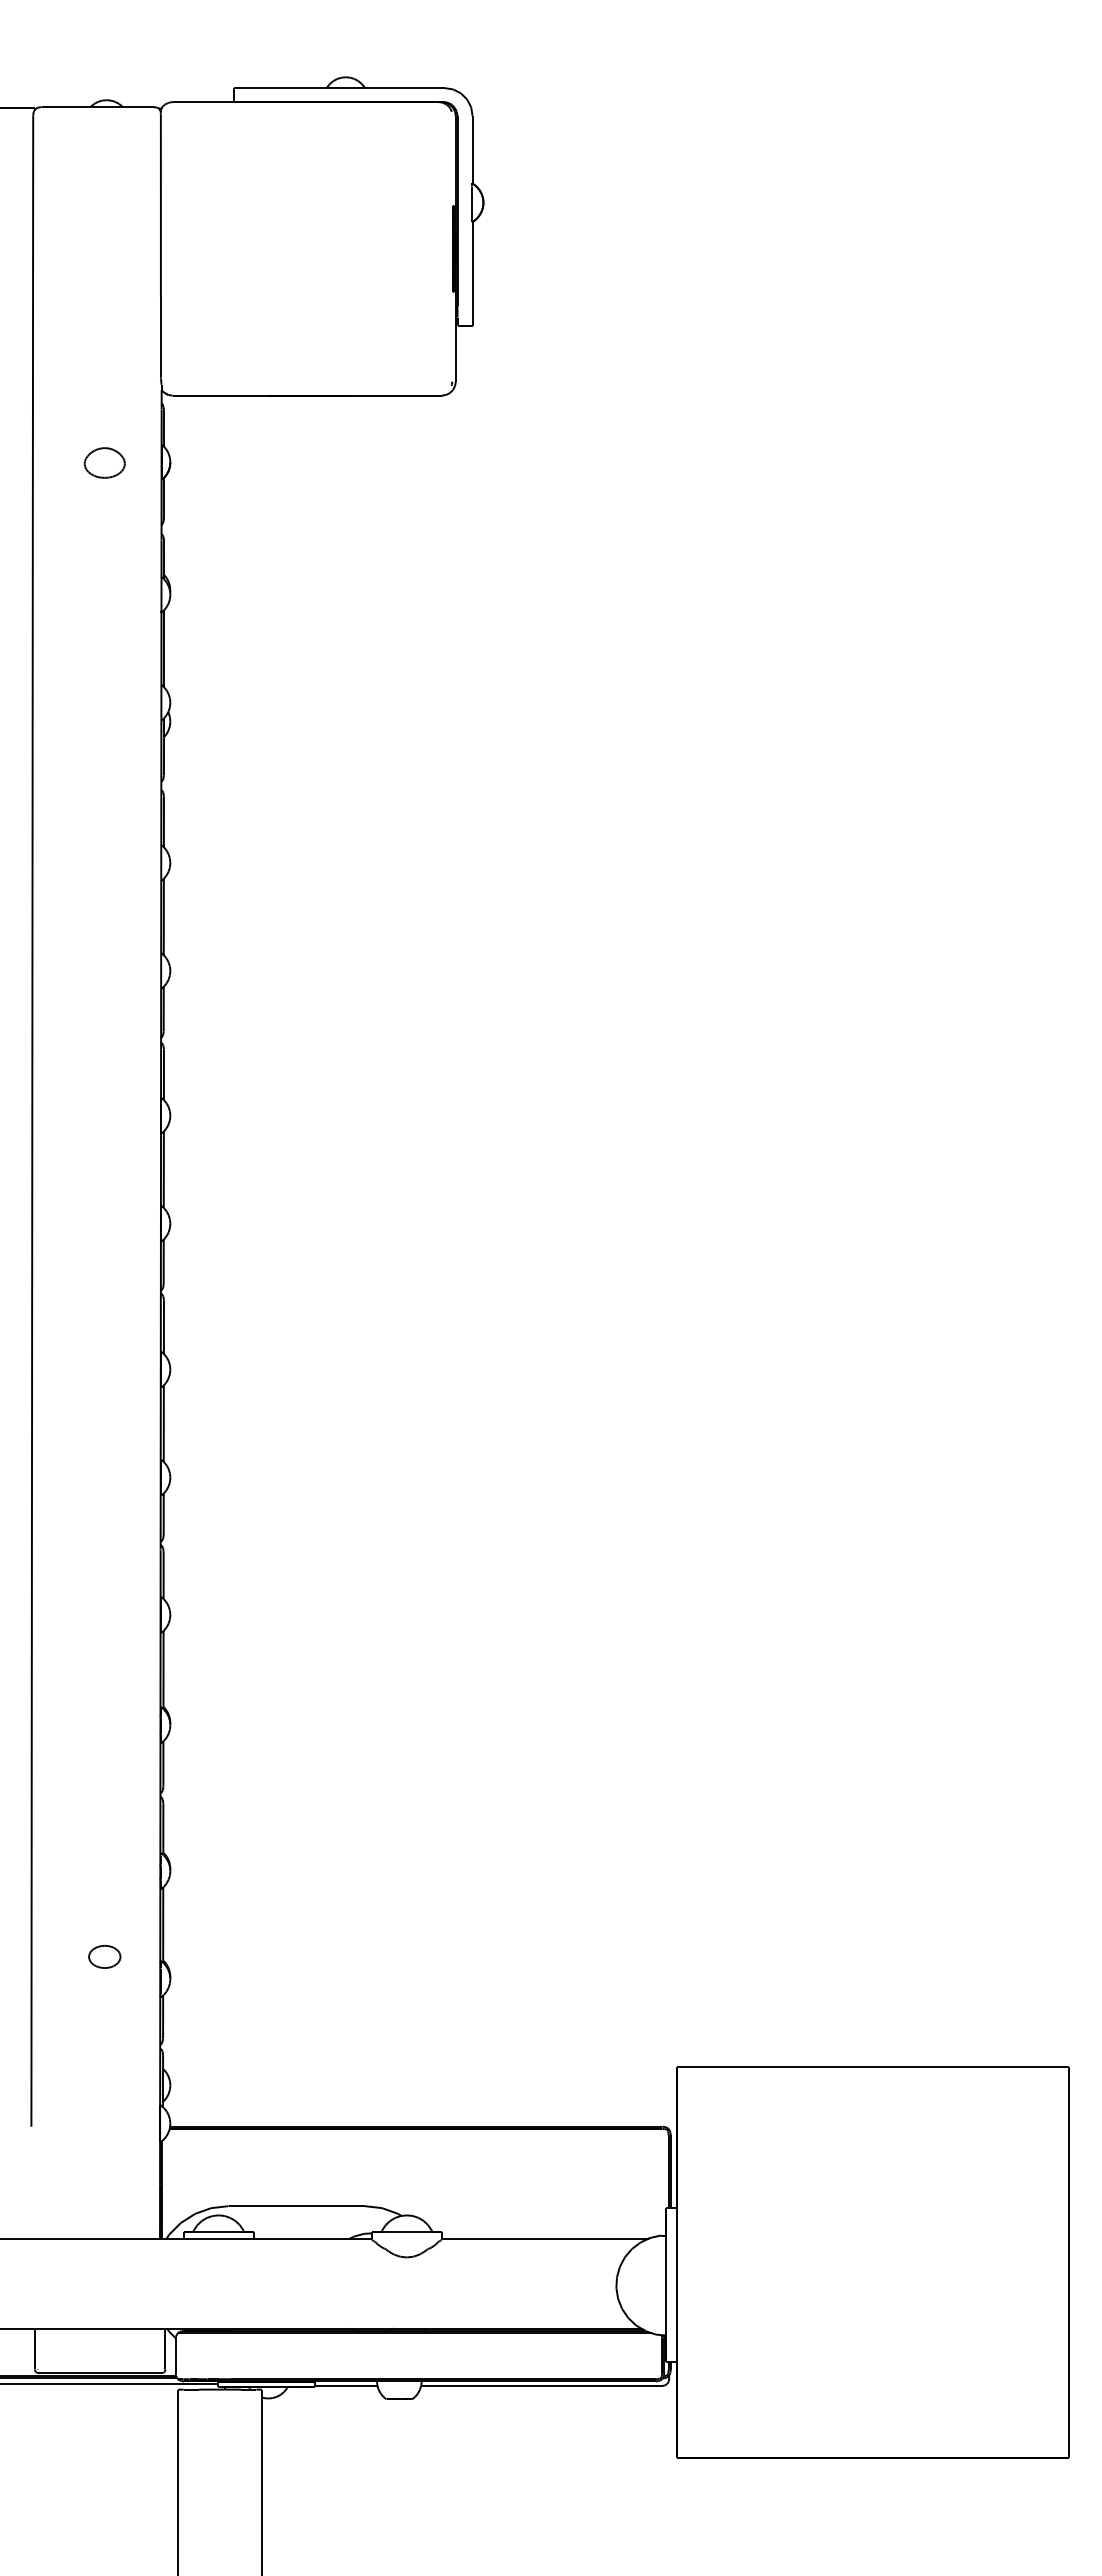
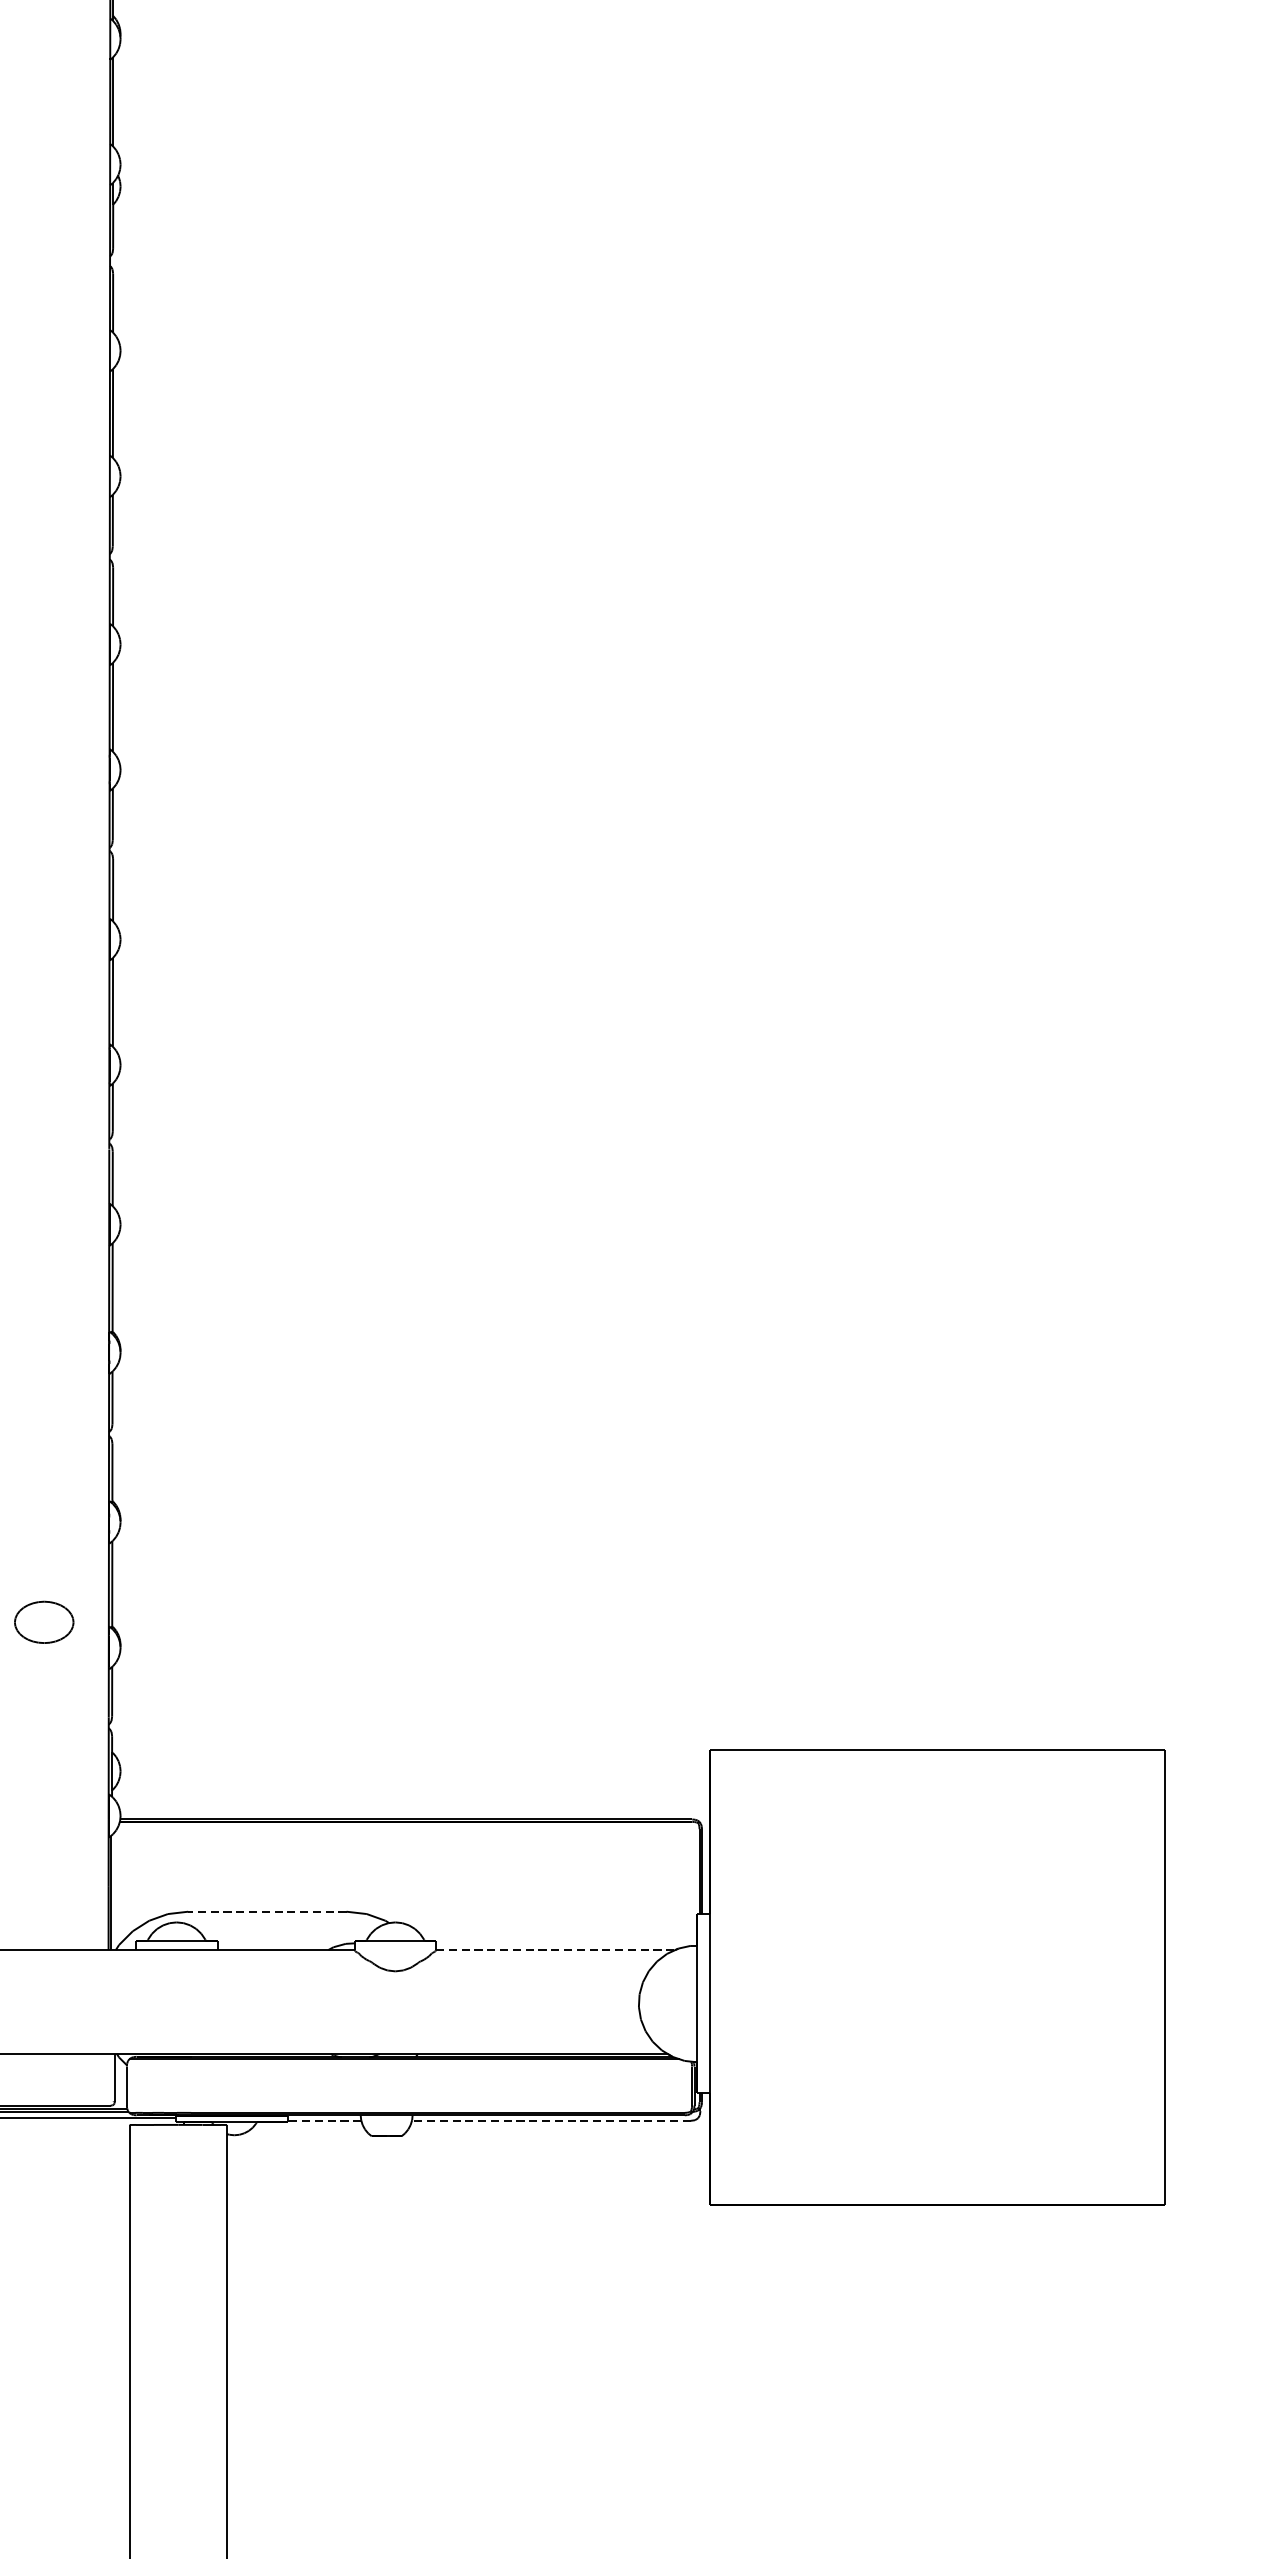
part: (104, 1956) -> (44, 1621), size x1.6
line: (296, 2206) -> (267, 1912), solid -> dashed
line: (544, 2239) -> (555, 1950), solid -> dashed
line: (345, 2386) -> (324, 2121), solid -> dashed
line: (541, 2386) -> (551, 2121), solid -> dashed

